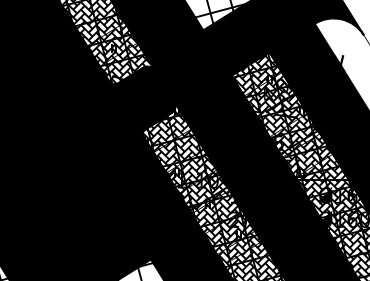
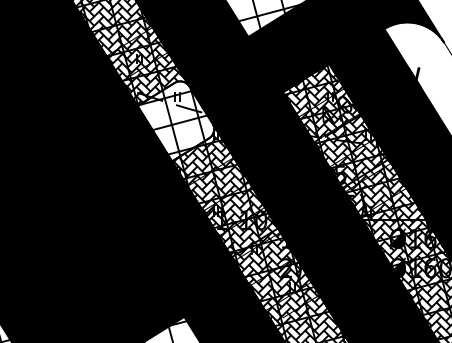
fill: (143, 99) -> (175, 121), removed

